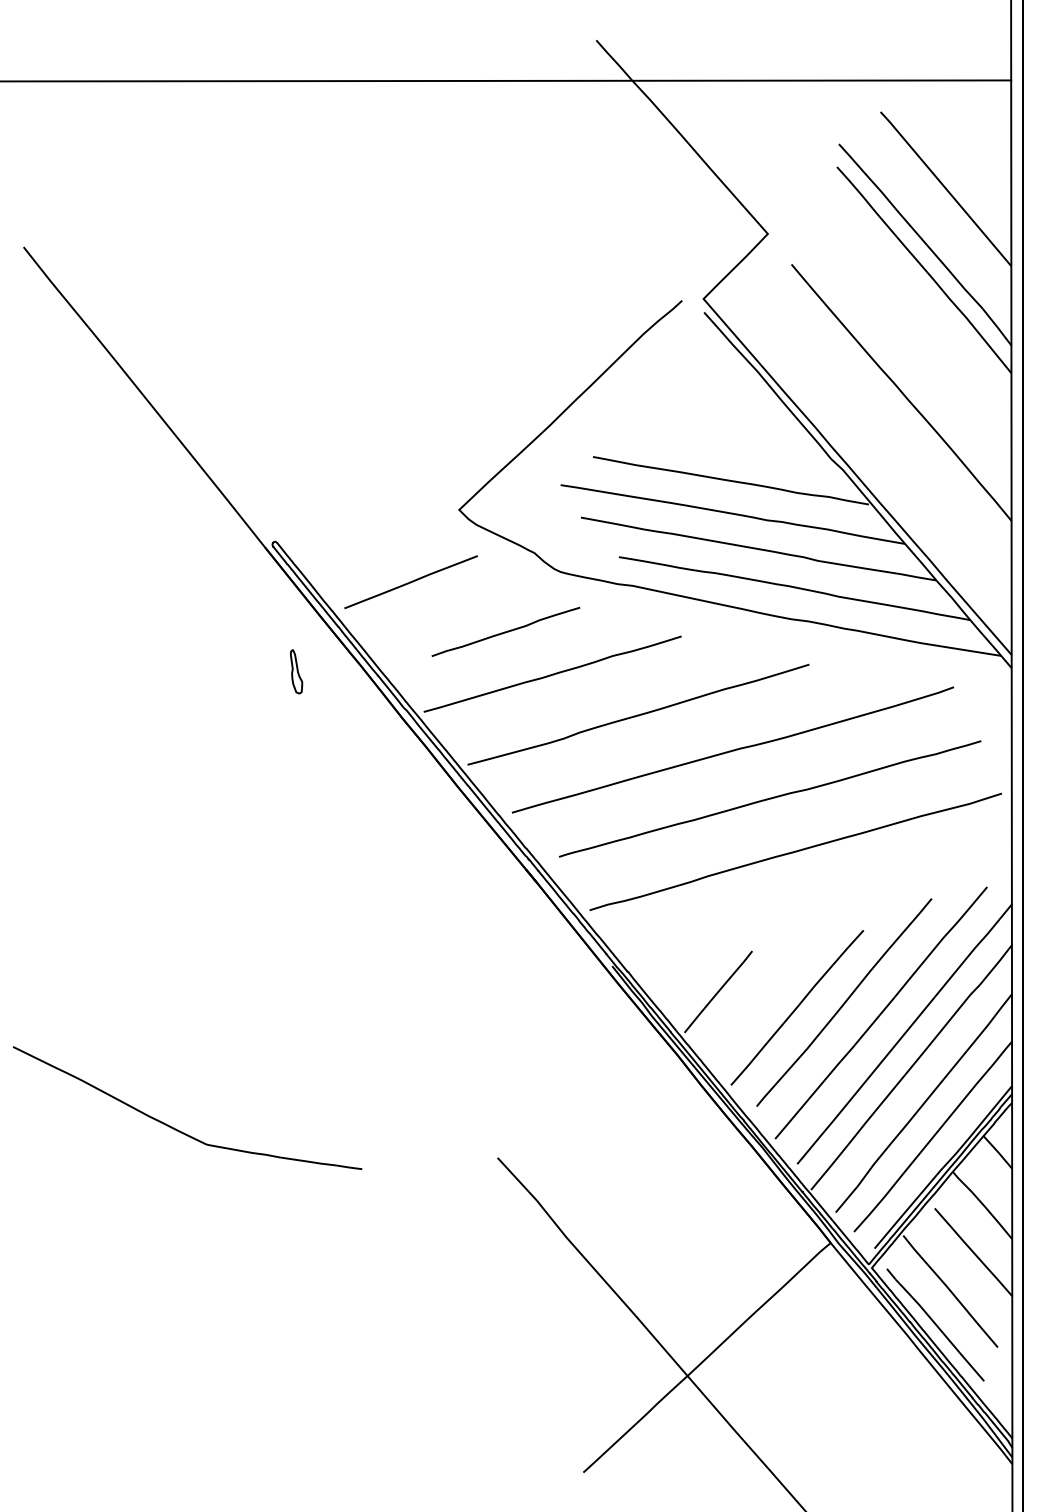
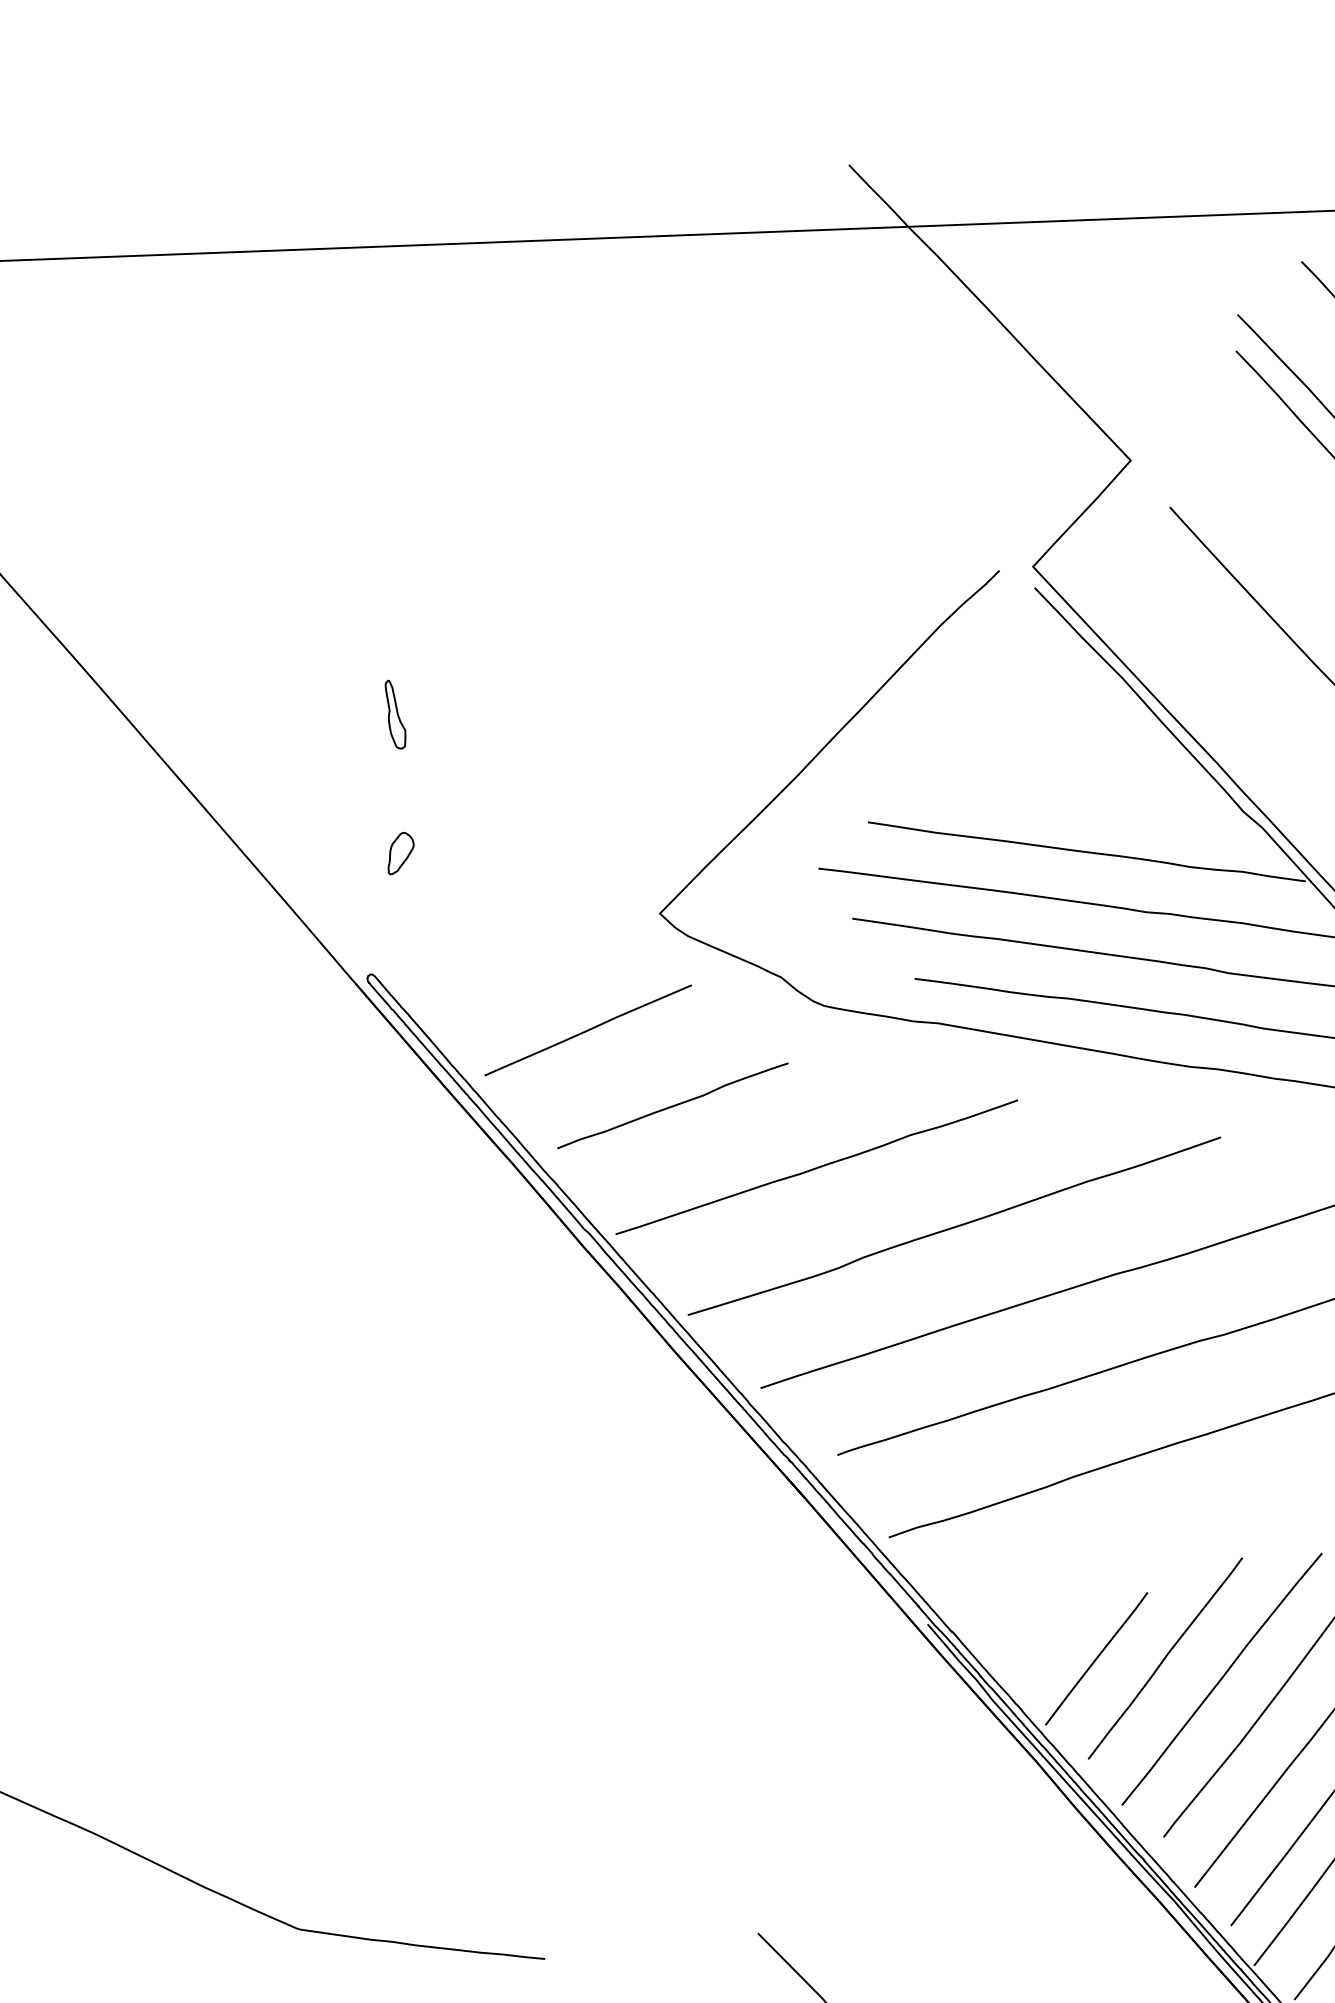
part: (296, 465) -> (400, 852), added
line: (505, 631) -> (672, 1105), moved
part: (296, 671) -> (395, 714), moved
line: (761, 993) -> (1164, 1658), added

